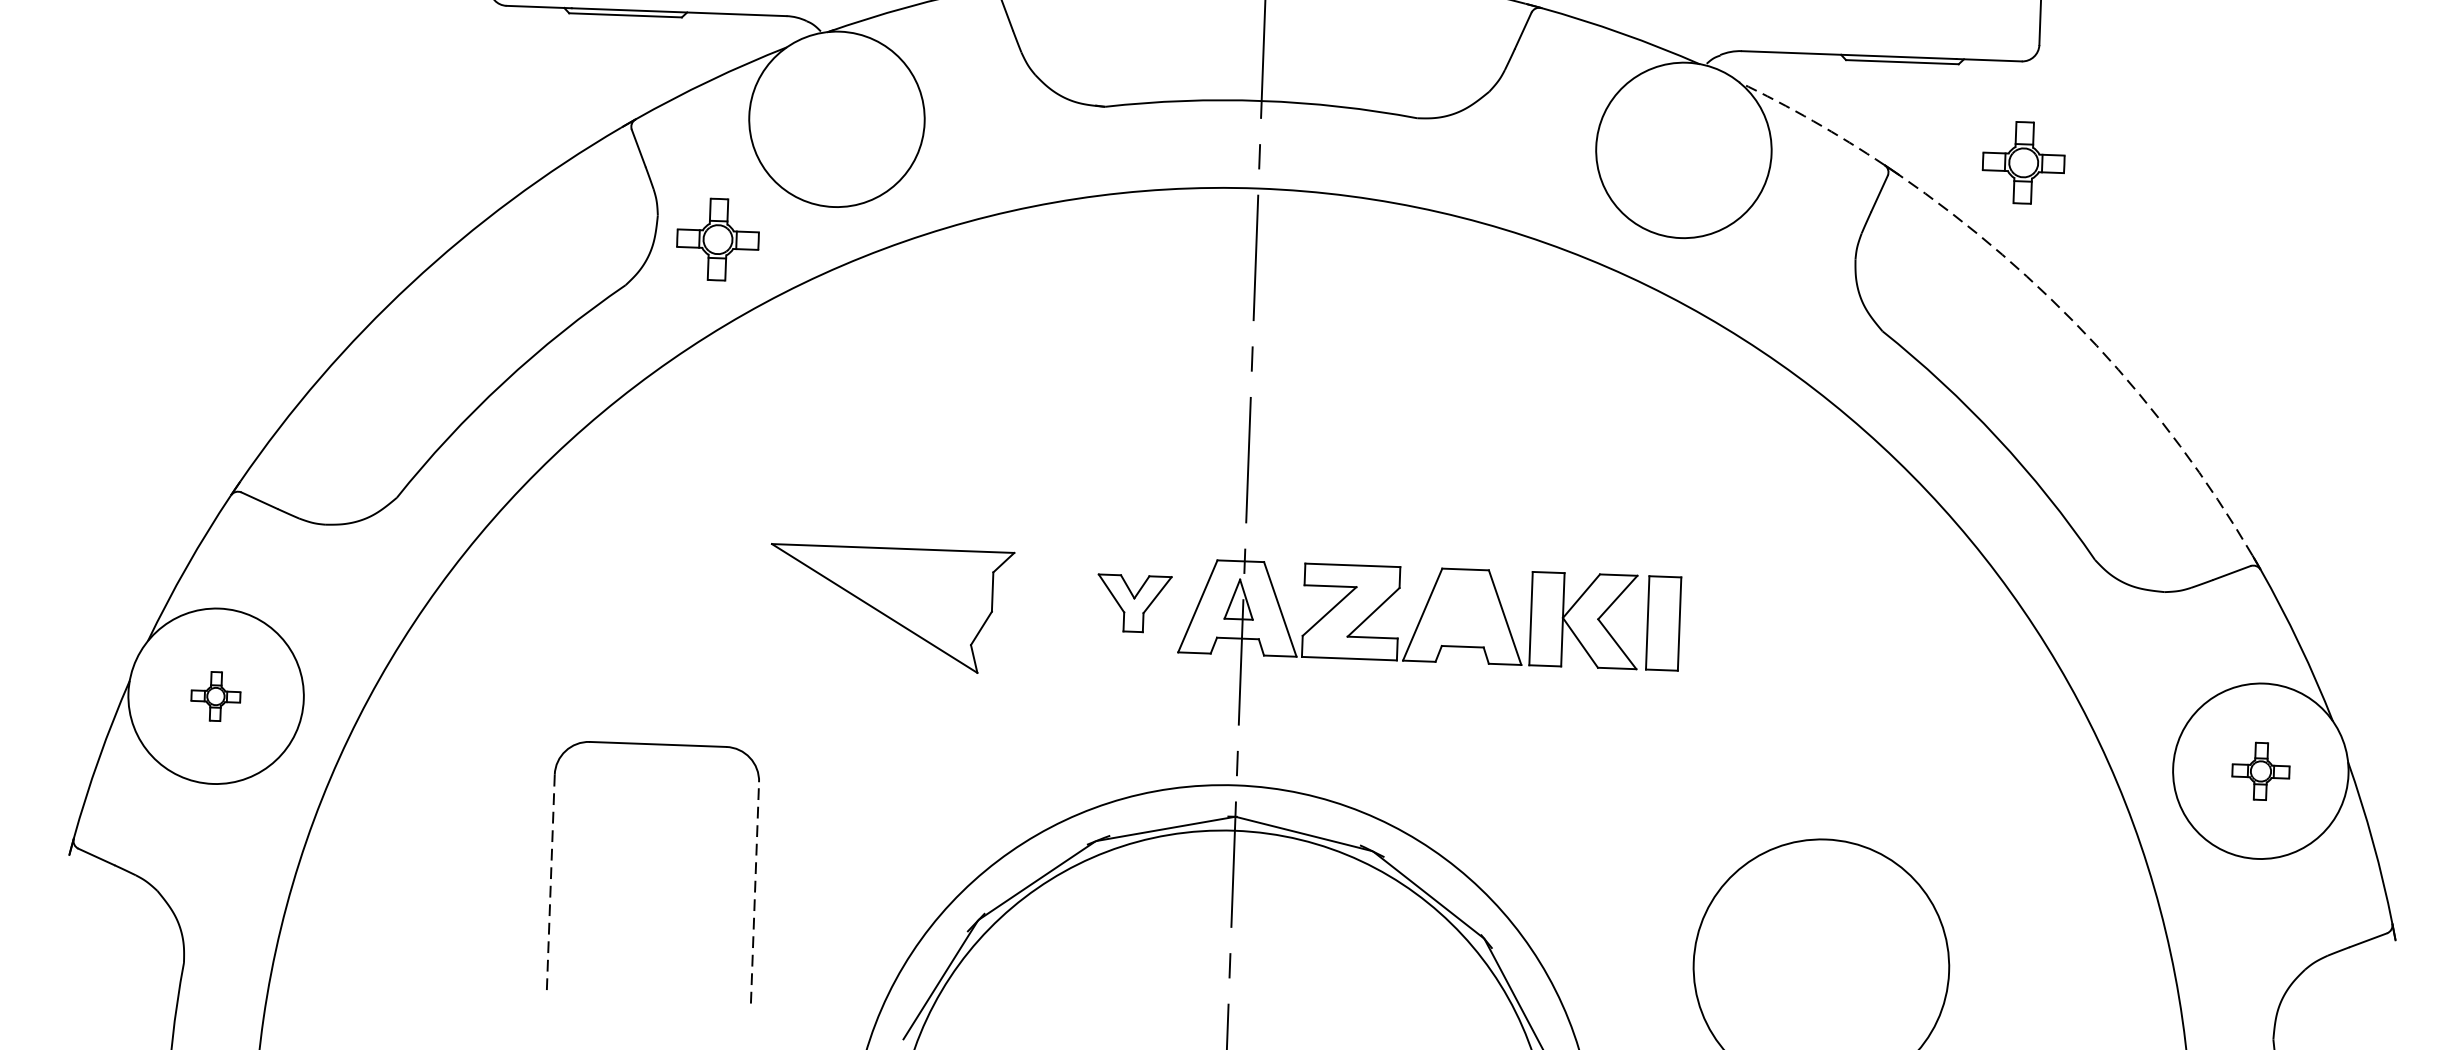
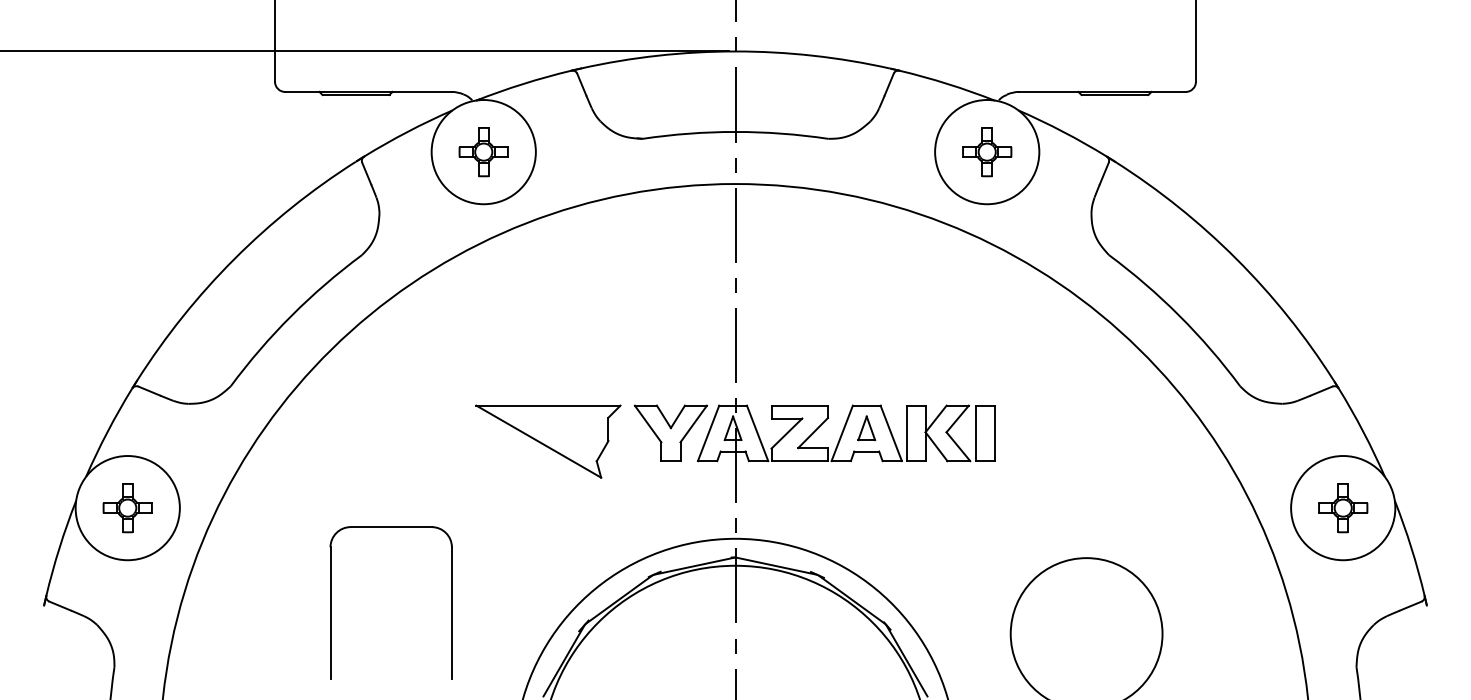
arc: (1813, 120) -> (1063, 131), dashed -> solid
part: (2024, 163) -> (987, 152), moved
part: (717, 240) -> (483, 152), moved
arc: (2096, 344) -> (1236, 258), dashed -> solid
part: (1133, 602) -> (670, 432), size x1.67
part: (1463, 607) -> (866, 428), added
part: (891, 608) -> (548, 441), moved
part: (215, 696) -> (127, 508), size x1.67
part: (2261, 771) -> (1343, 508), size x1.43
line: (550, 886) -> (330, 613), dashed -> solid
line: (754, 893) -> (451, 613), dashed -> solid

